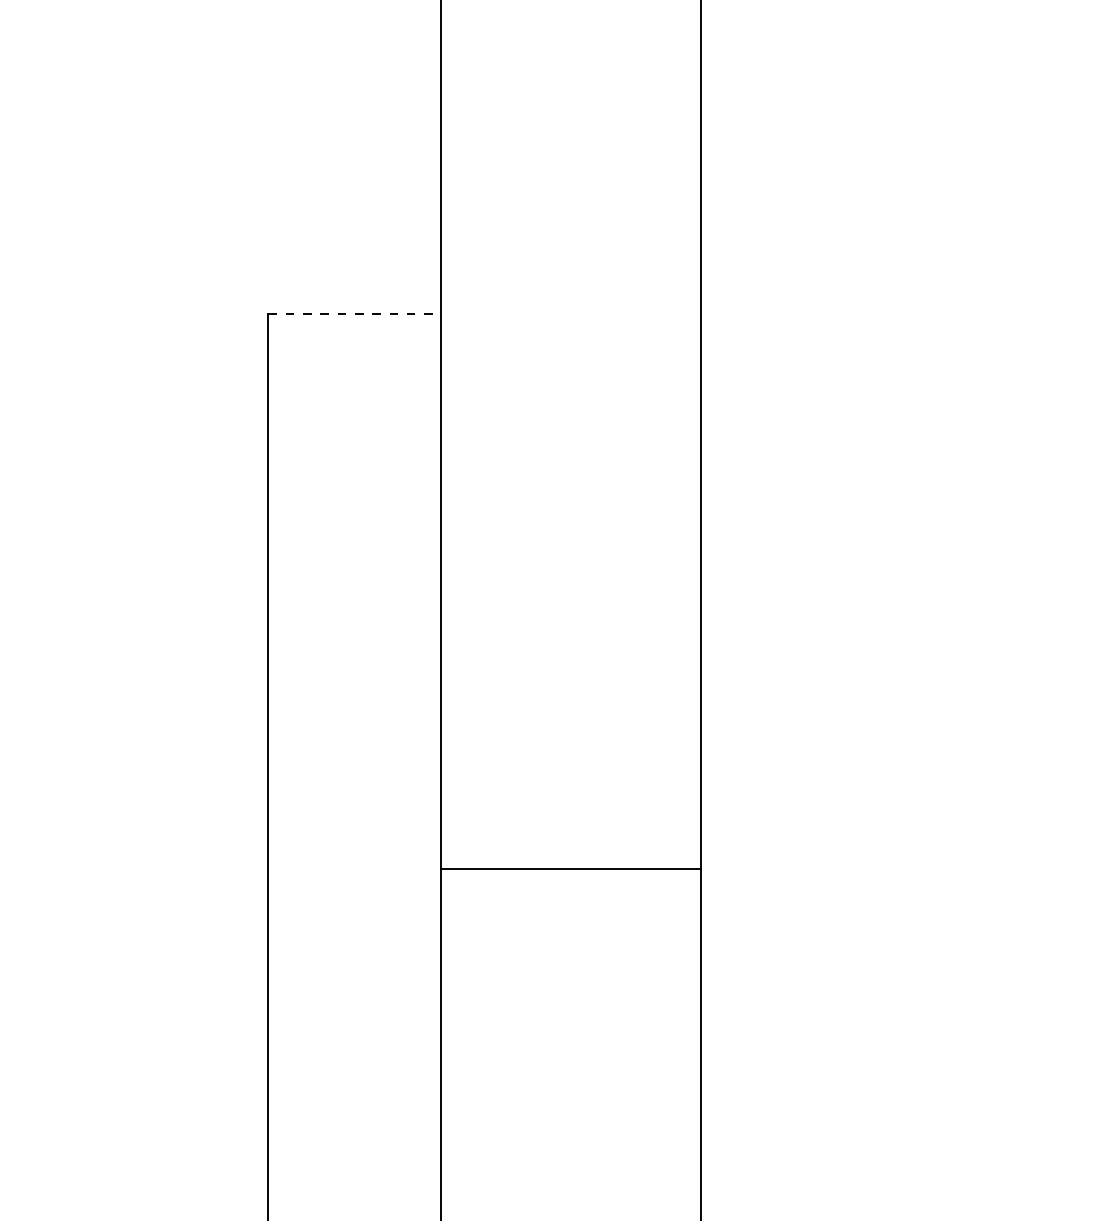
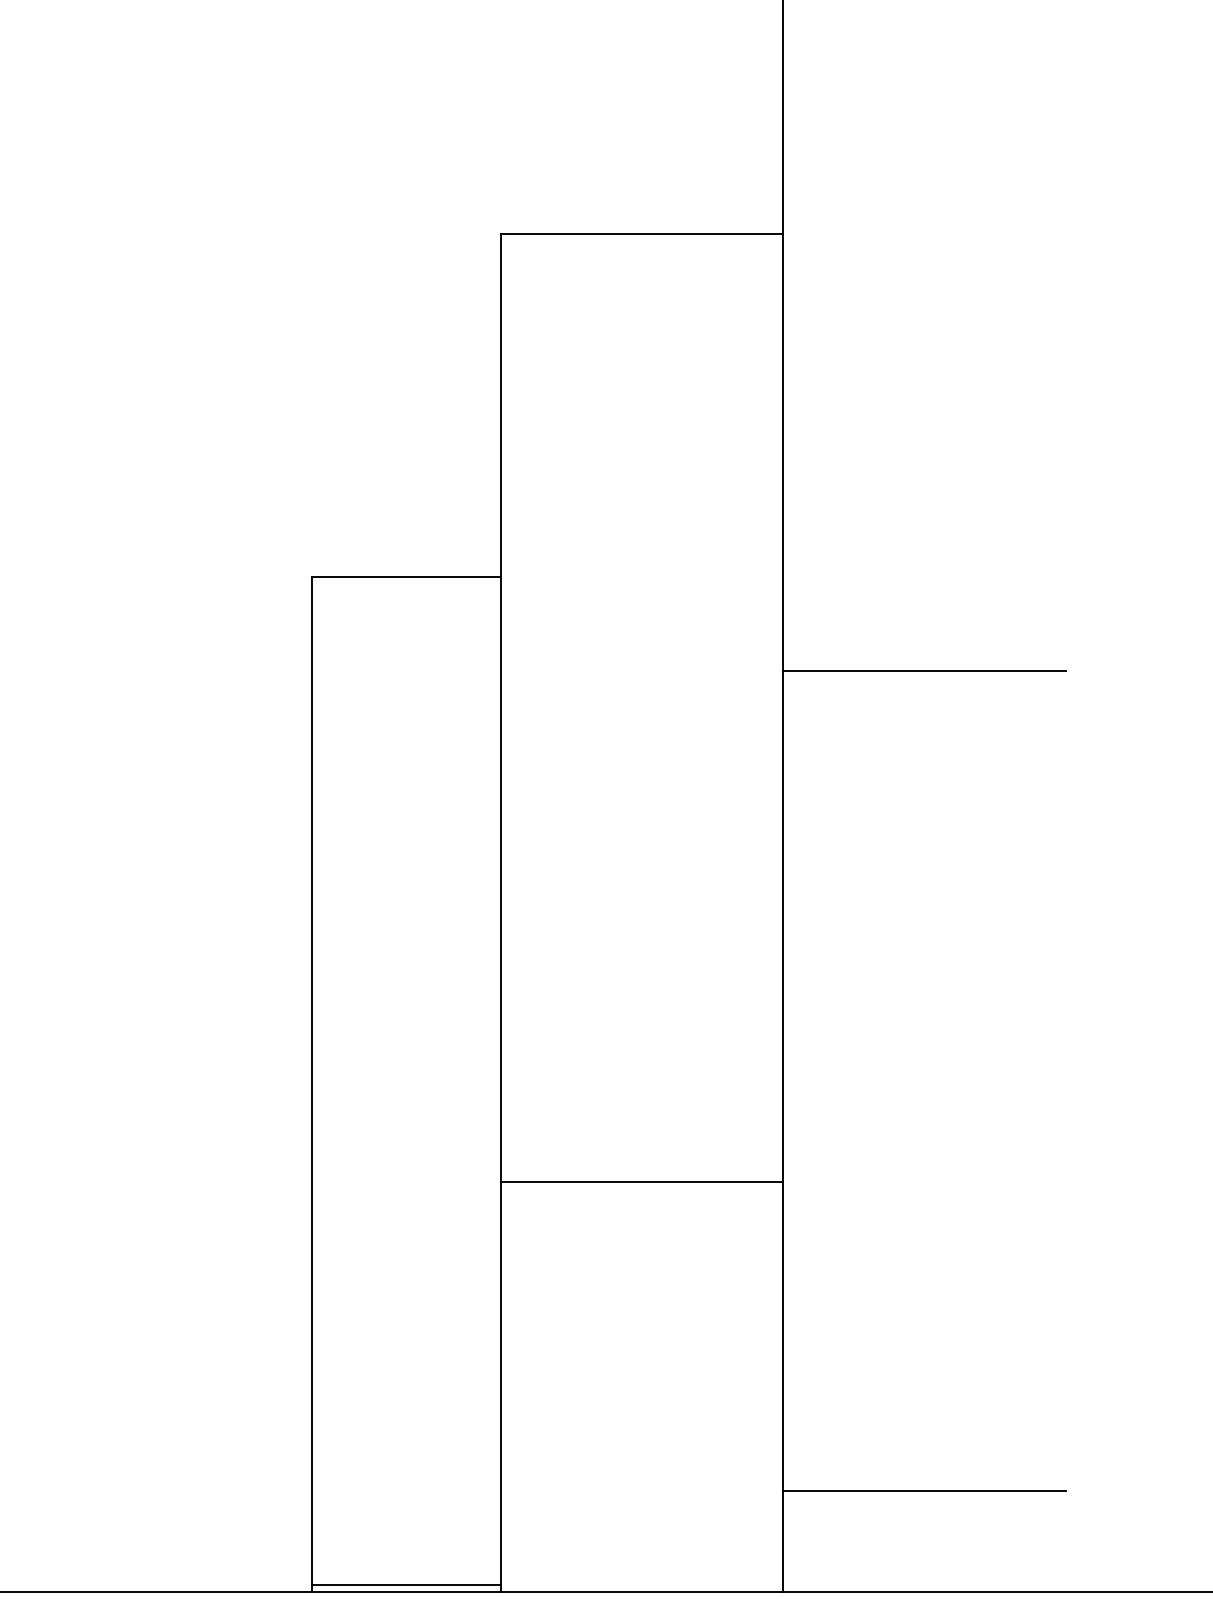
line: (354, 313) -> (406, 577), dashed -> solid
line: (830, 400) -> (924, 671), added
line: (830, 1152) -> (924, 1490), added

